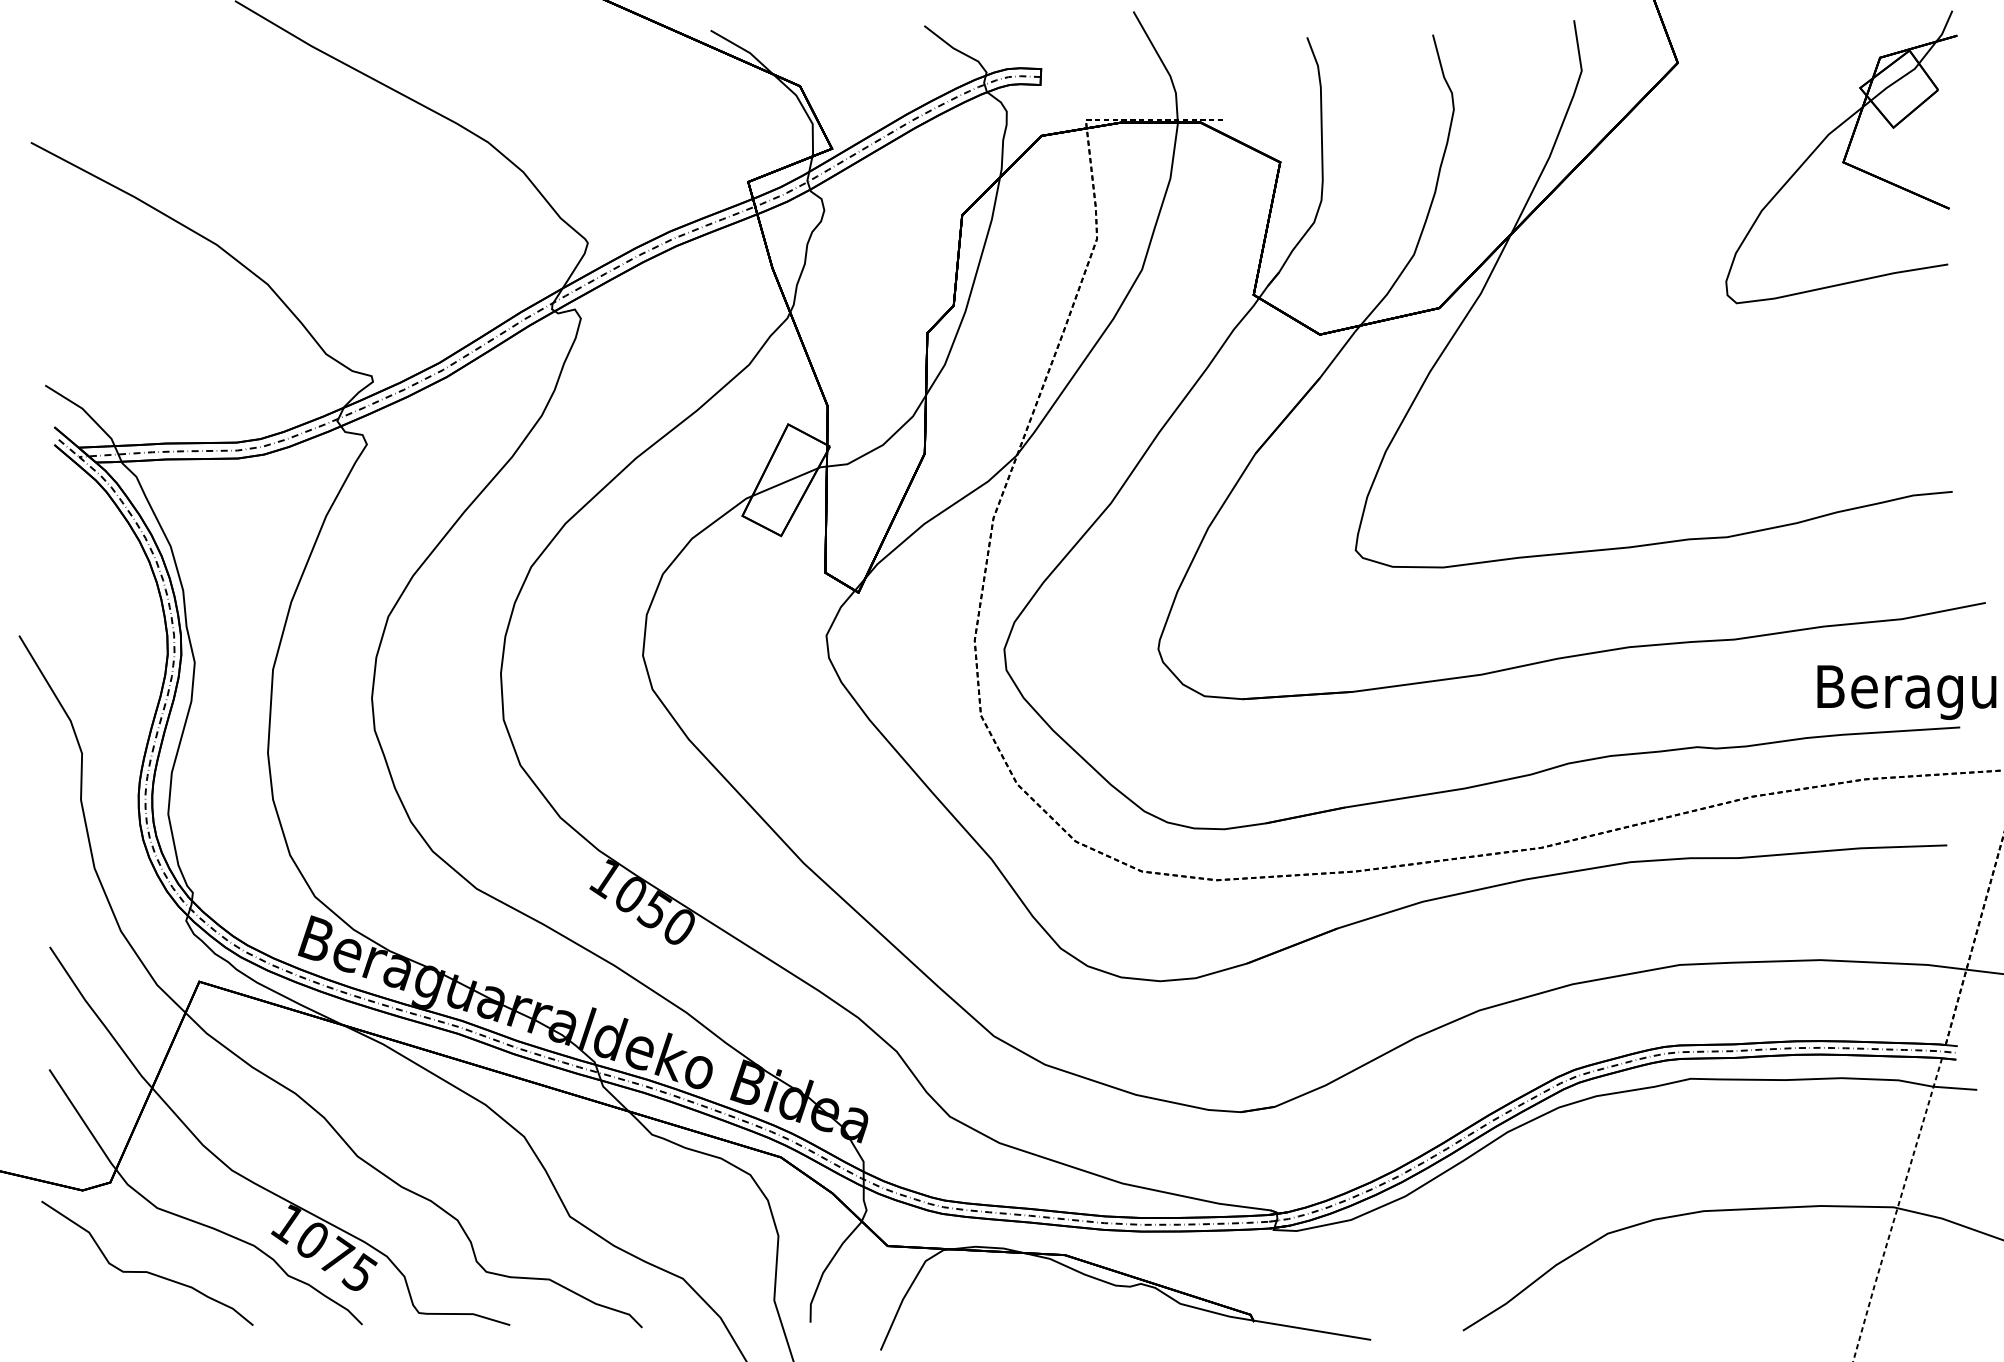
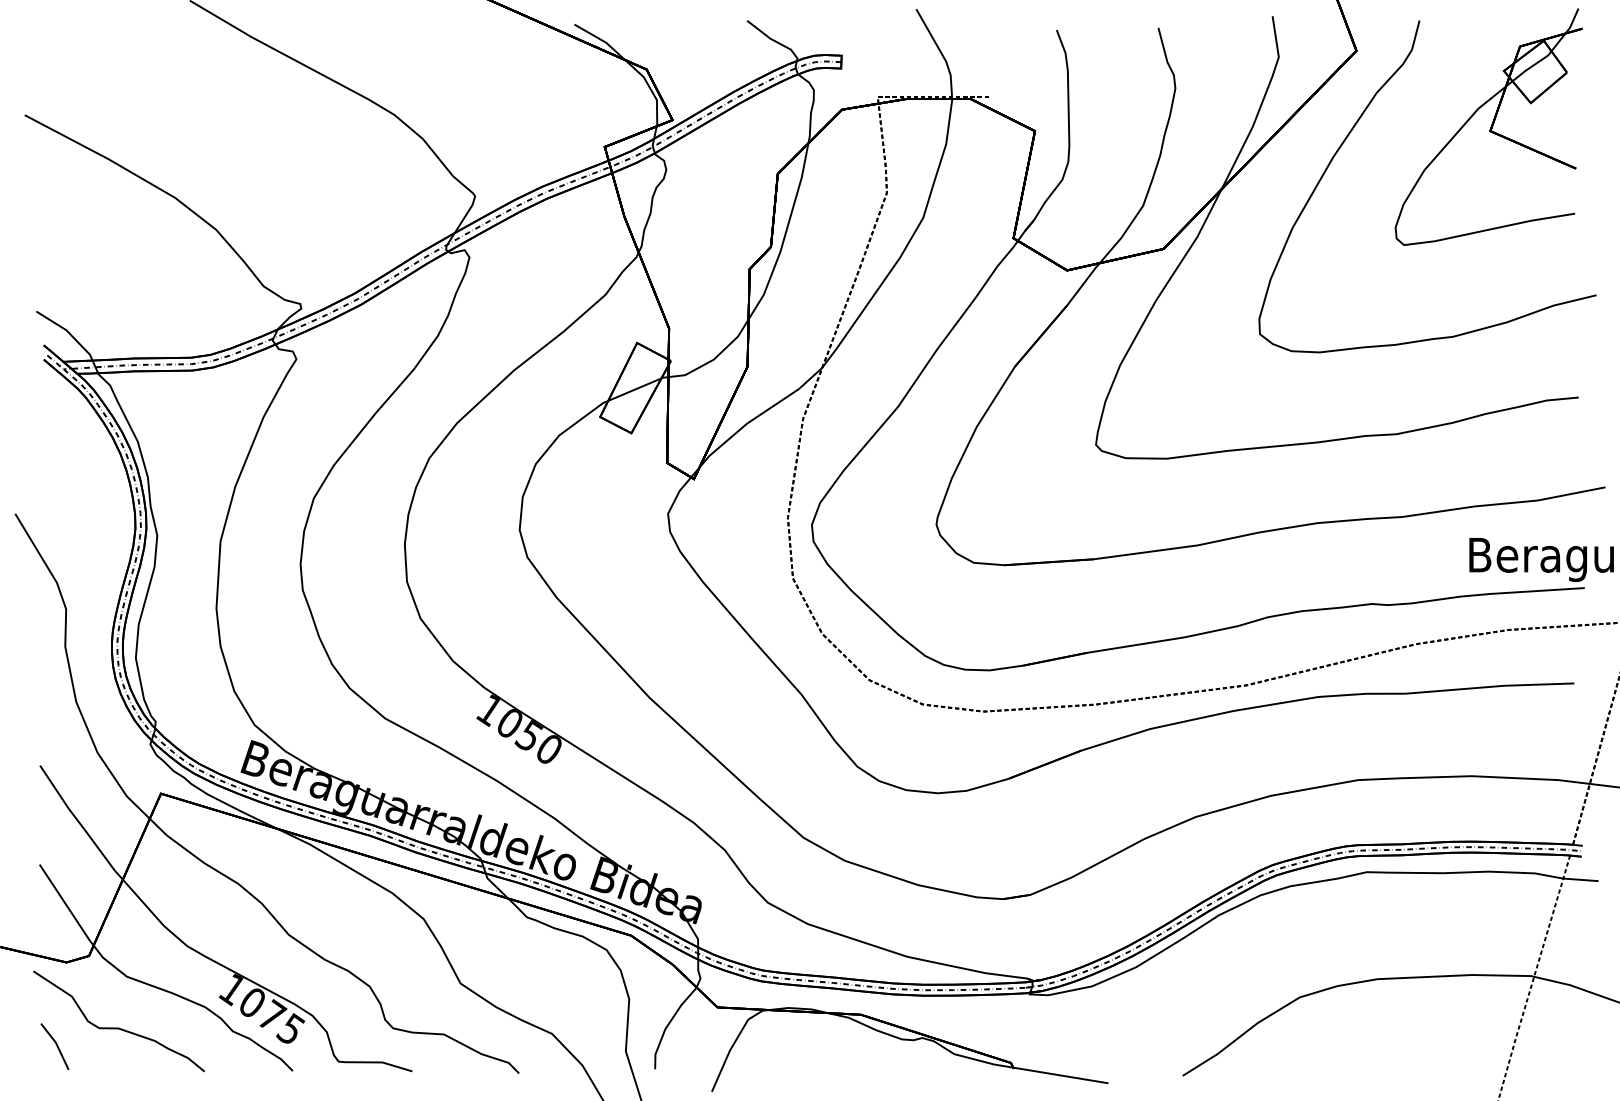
curve: (1669, 166) -> (1349, 134), added
line: (69, 1292) -> (55, 1044), added

